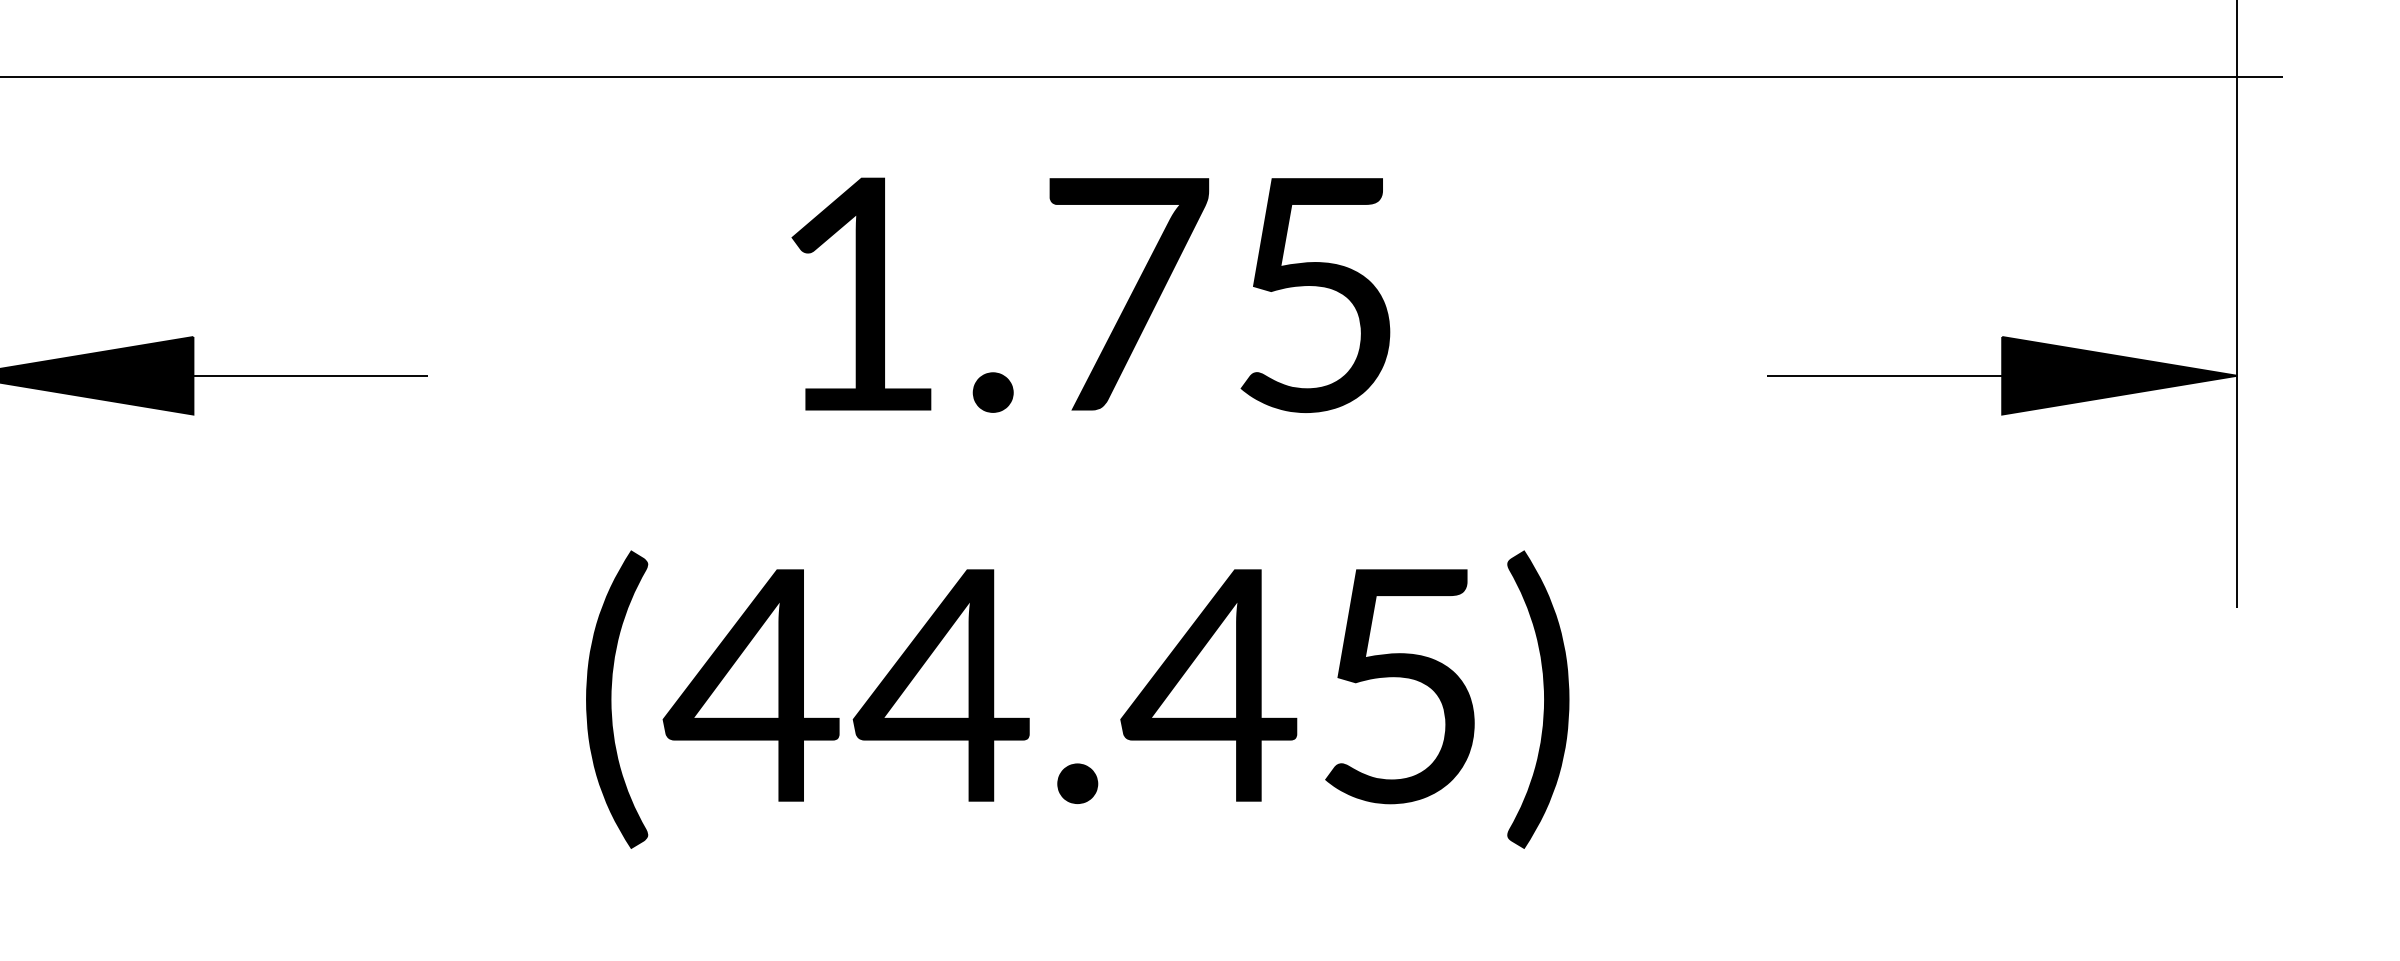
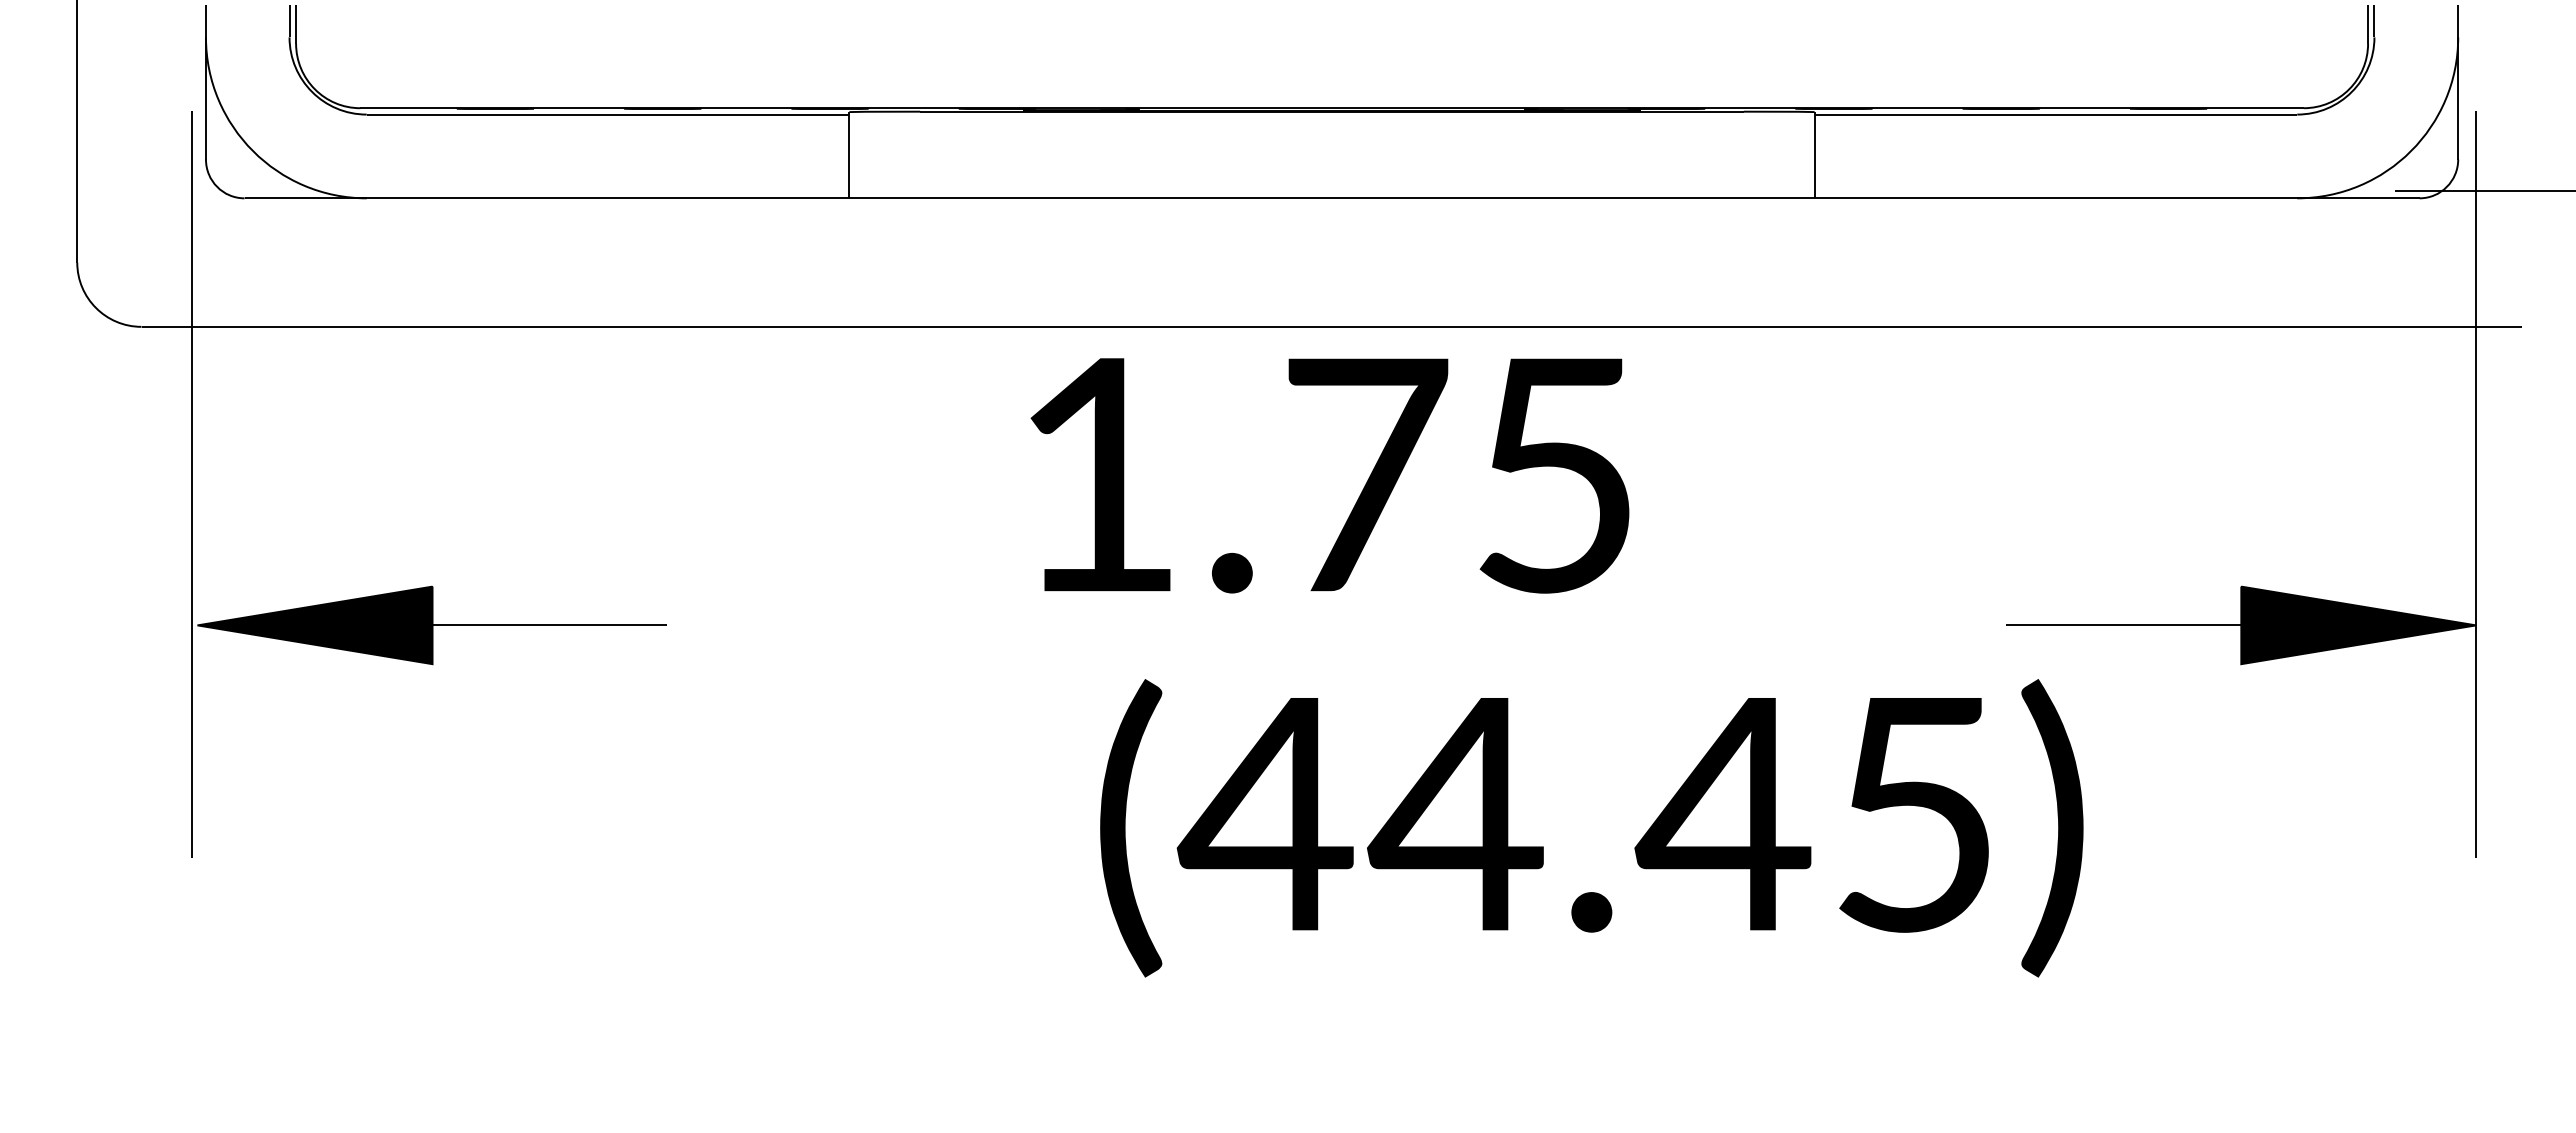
text: (1090, 294) -> (1329, 475), moved
text: (1077, 699) -> (1591, 828), moved

